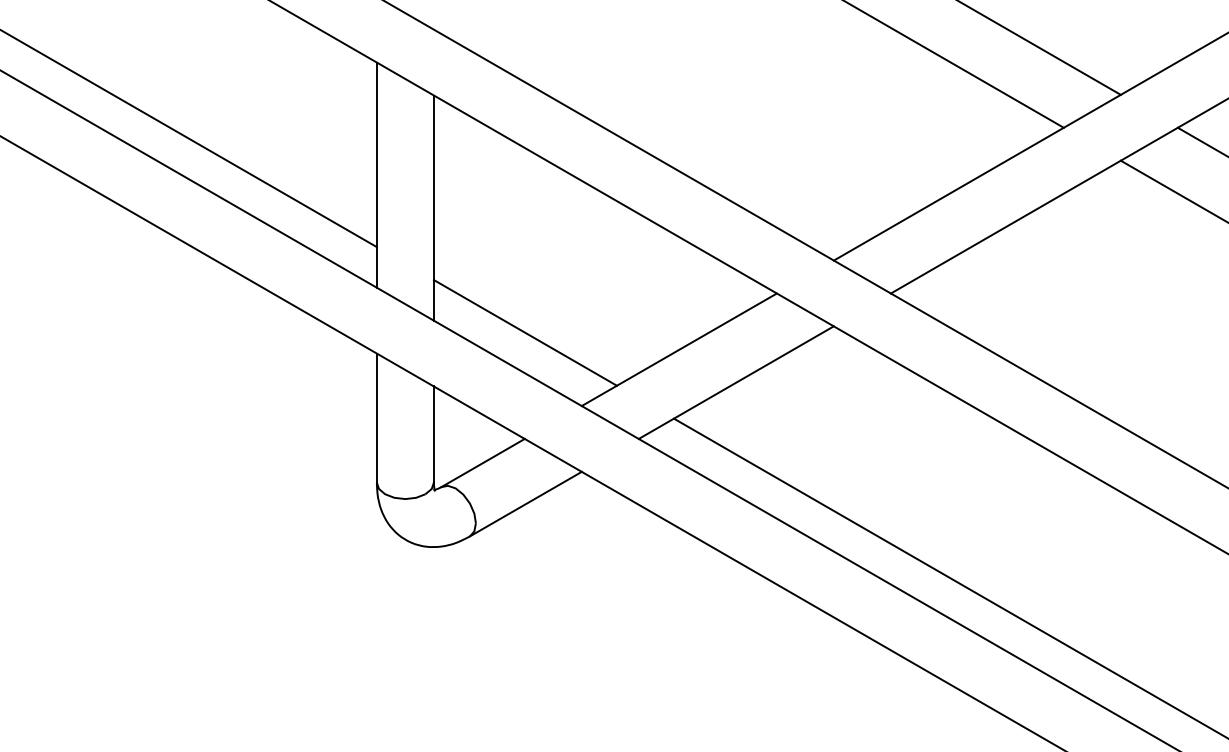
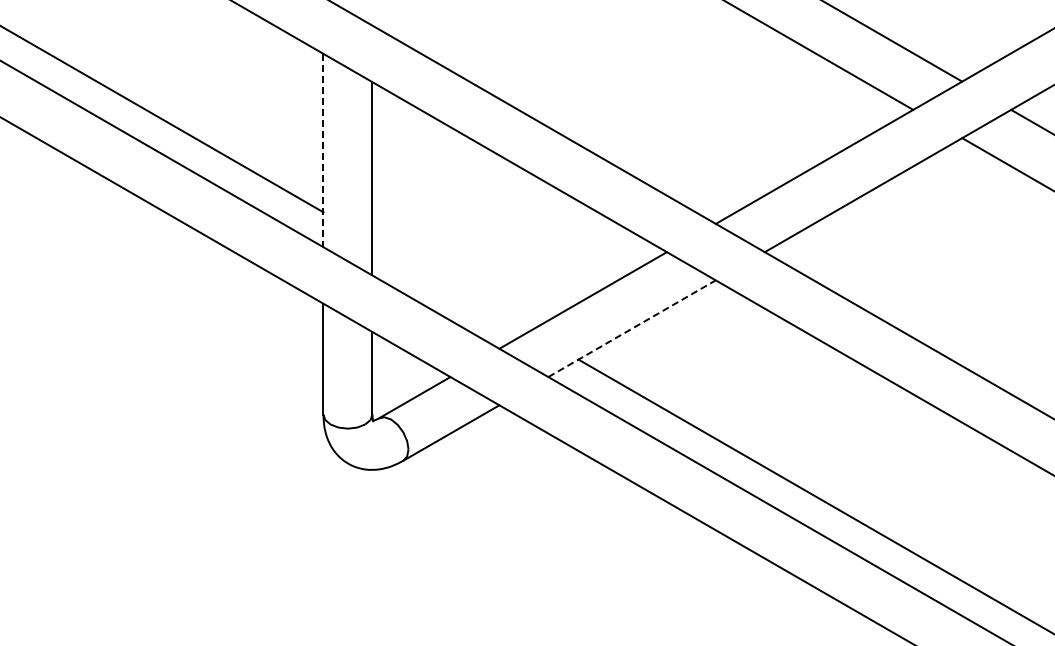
line: (376, 175) -> (323, 150), solid -> dashed
line: (524, 332) -> (450, 285), removed
line: (736, 382) -> (632, 328), solid -> dashed

